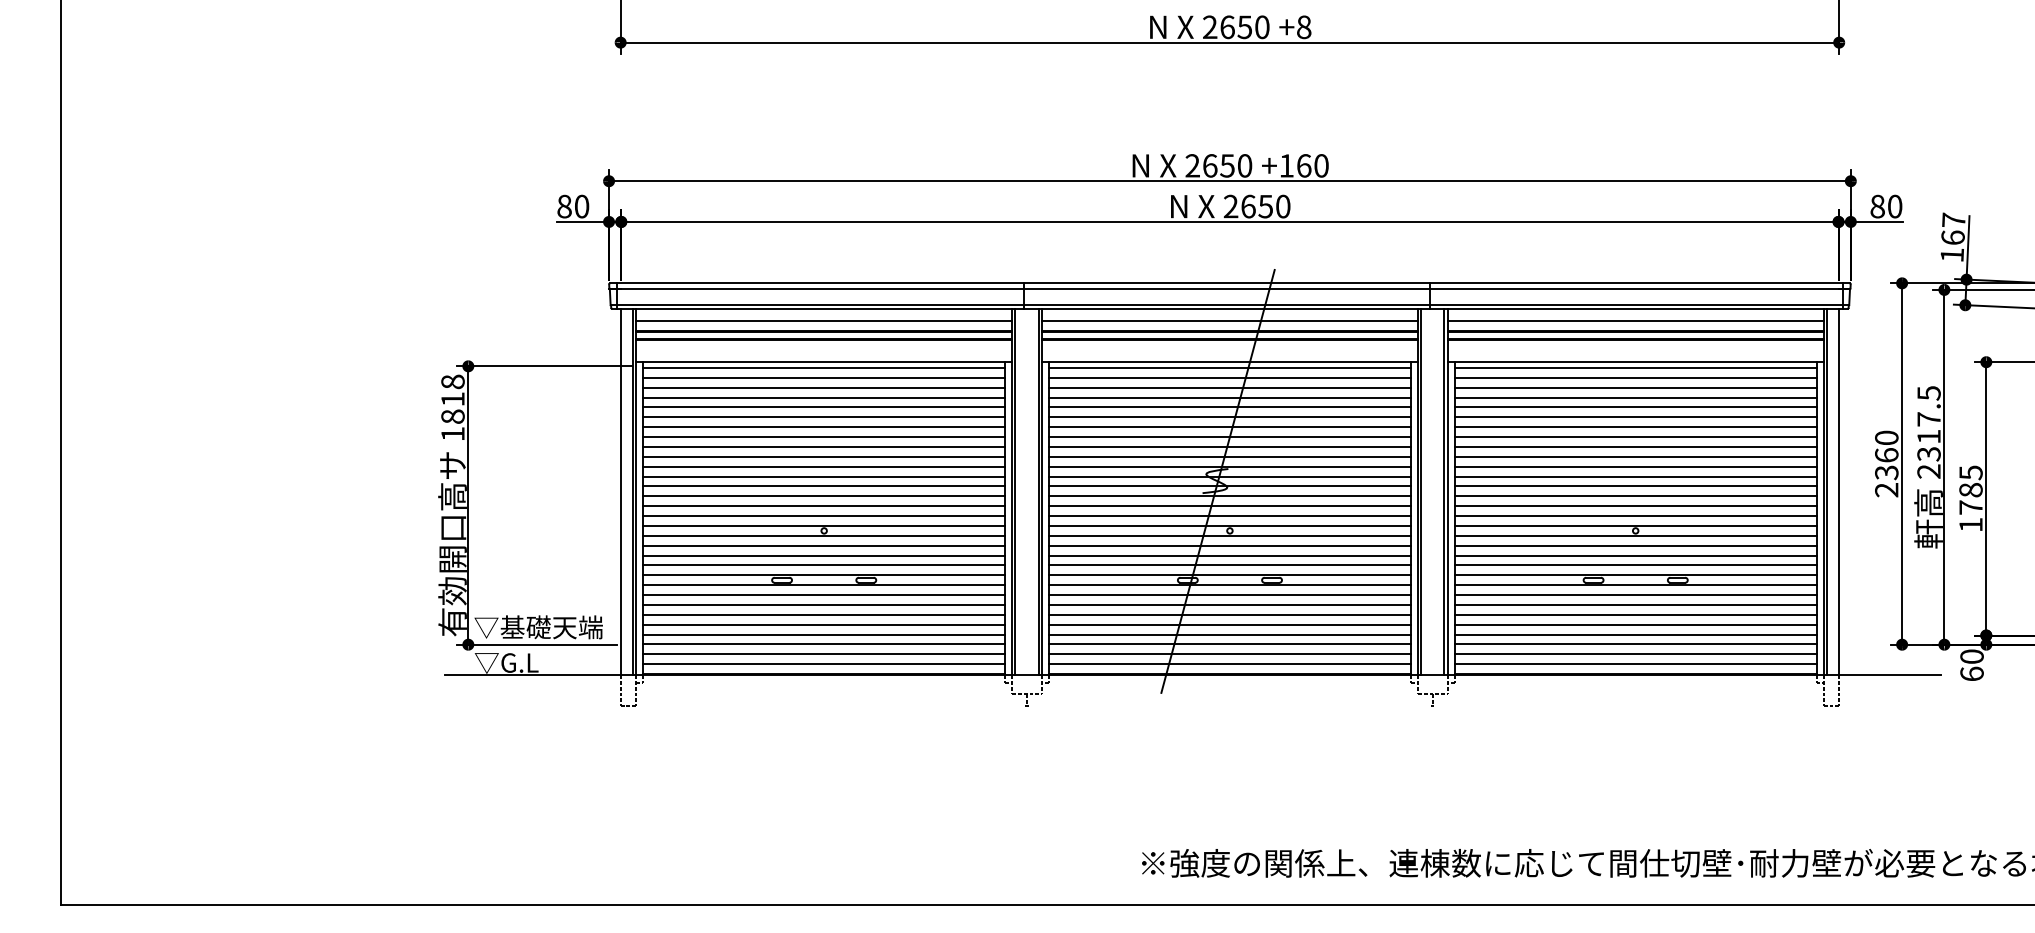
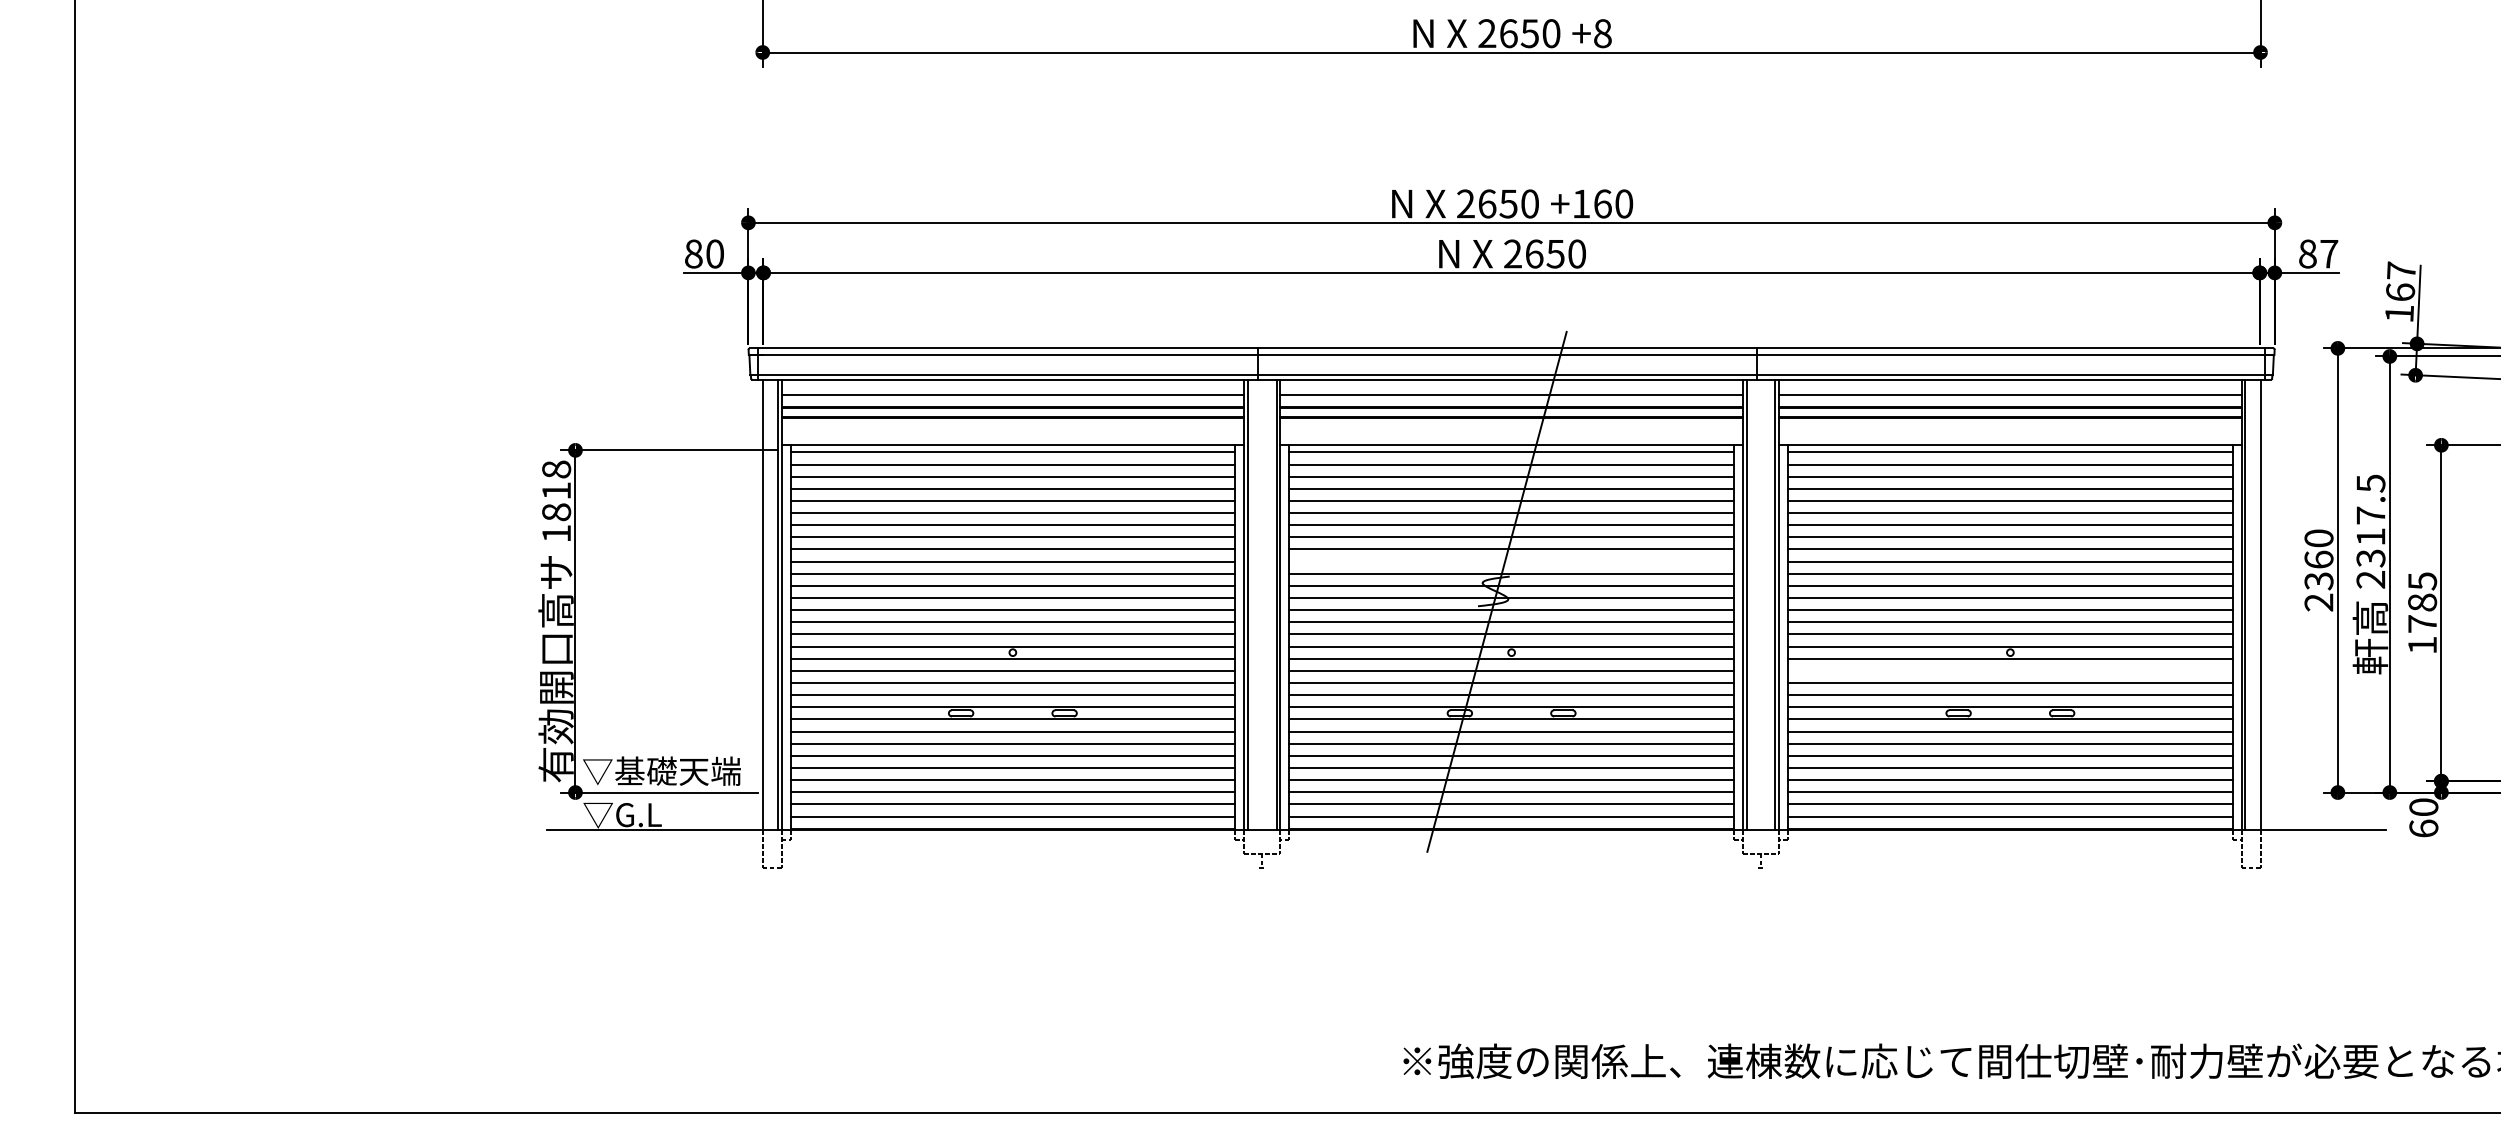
text: (1895, 206) -> (2329, 253), 80 -> 87
line: (1229, 456) -> (1511, 561), removed
line: (1635, 545) -> (2010, 670), removed

